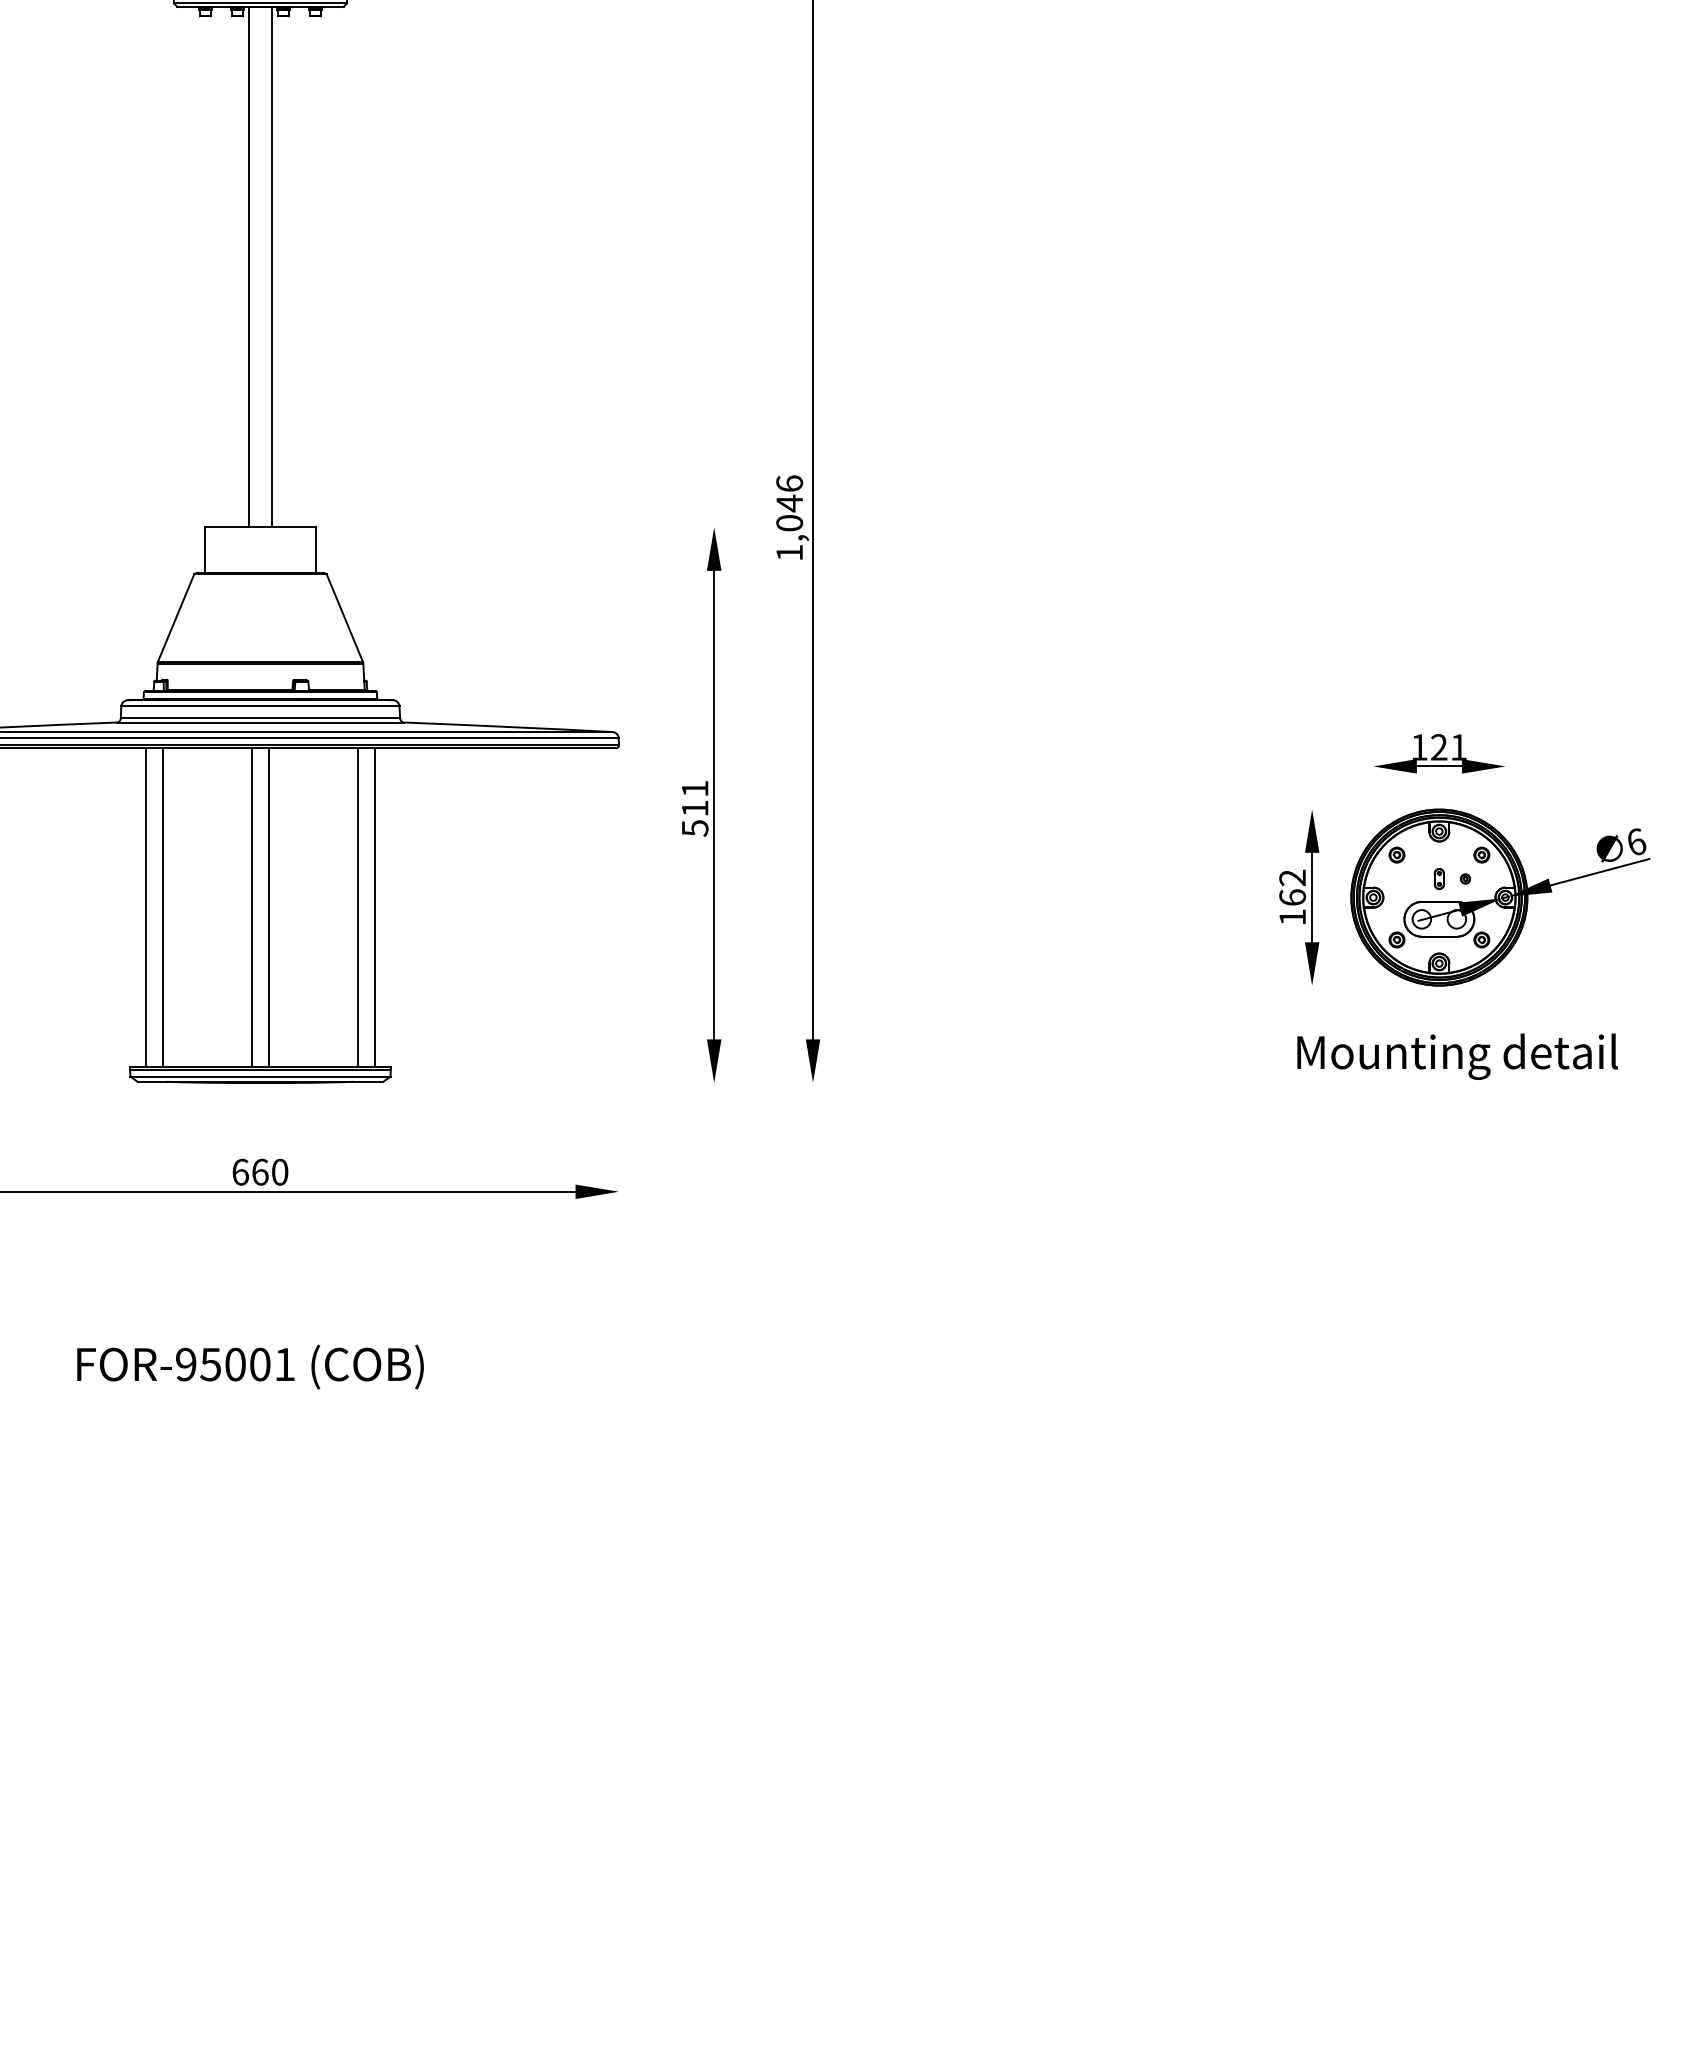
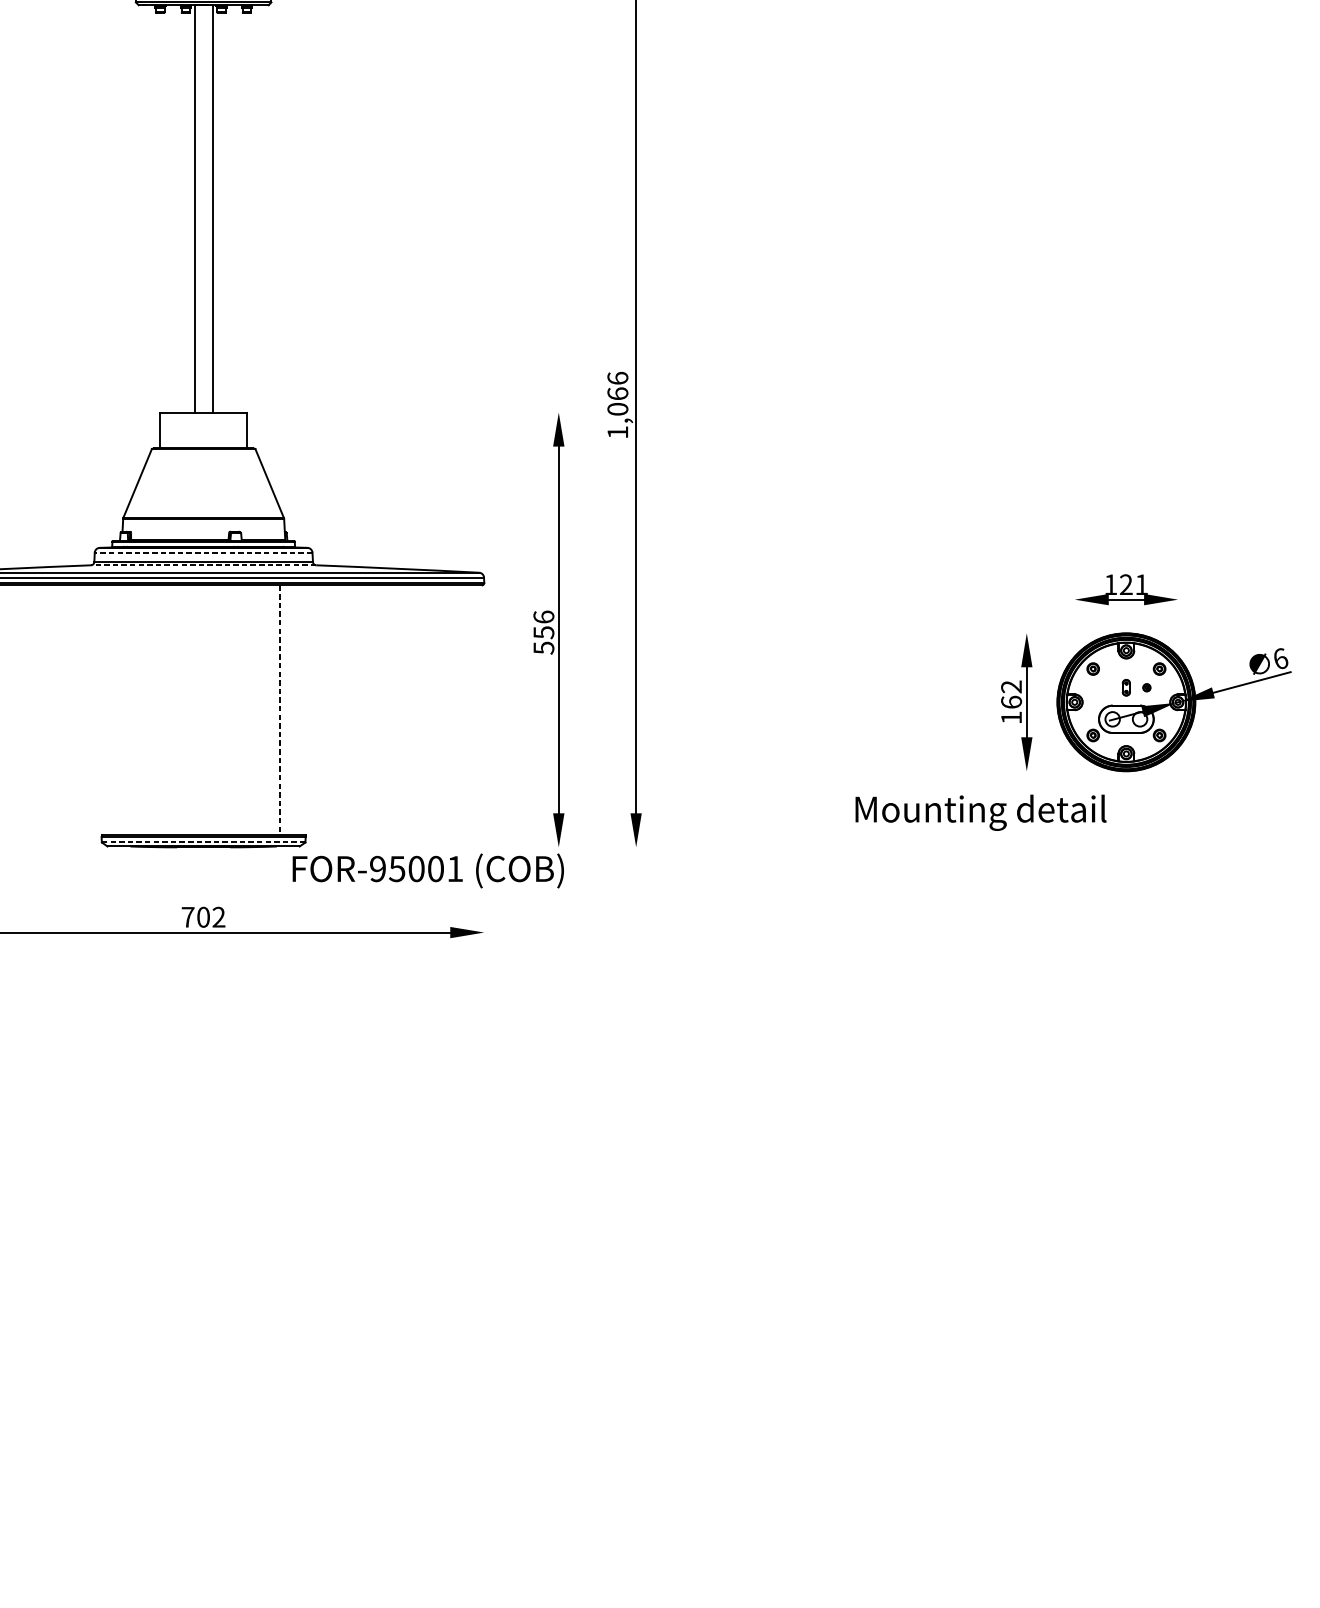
text: (789, 503) -> (617, 393), 1,046 -> 1,066
line: (259, 706) -> (202, 552), solid -> dashed
line: (260, 722) -> (203, 565), solid -> dashed
text: (694, 798) -> (543, 624), 511 -> 556
line: (146, 907) -> (114, 710), removed
line: (162, 907) -> (126, 710), removed
line: (252, 907) -> (197, 710), removed
line: (268, 907) -> (209, 710), removed
line: (358, 907) -> (280, 710), solid -> dashed
line: (374, 907) -> (292, 710), removed
text: (1457, 1056) -> (980, 812), moved
line: (259, 1076) -> (202, 842), solid -> dashed
text: (260, 1171) -> (203, 916), 660 -> 702
text: (250, 1366) -> (428, 870), moved

